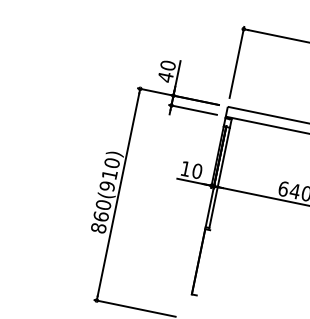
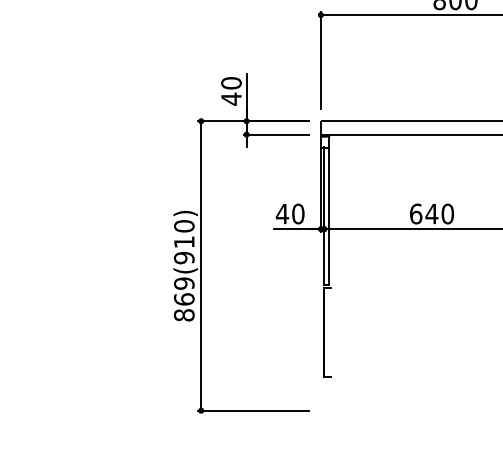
text: (184, 169) -> (281, 214), 10 -> 40
text: (103, 205) -> (184, 283), 860(910) -> 869(910)

